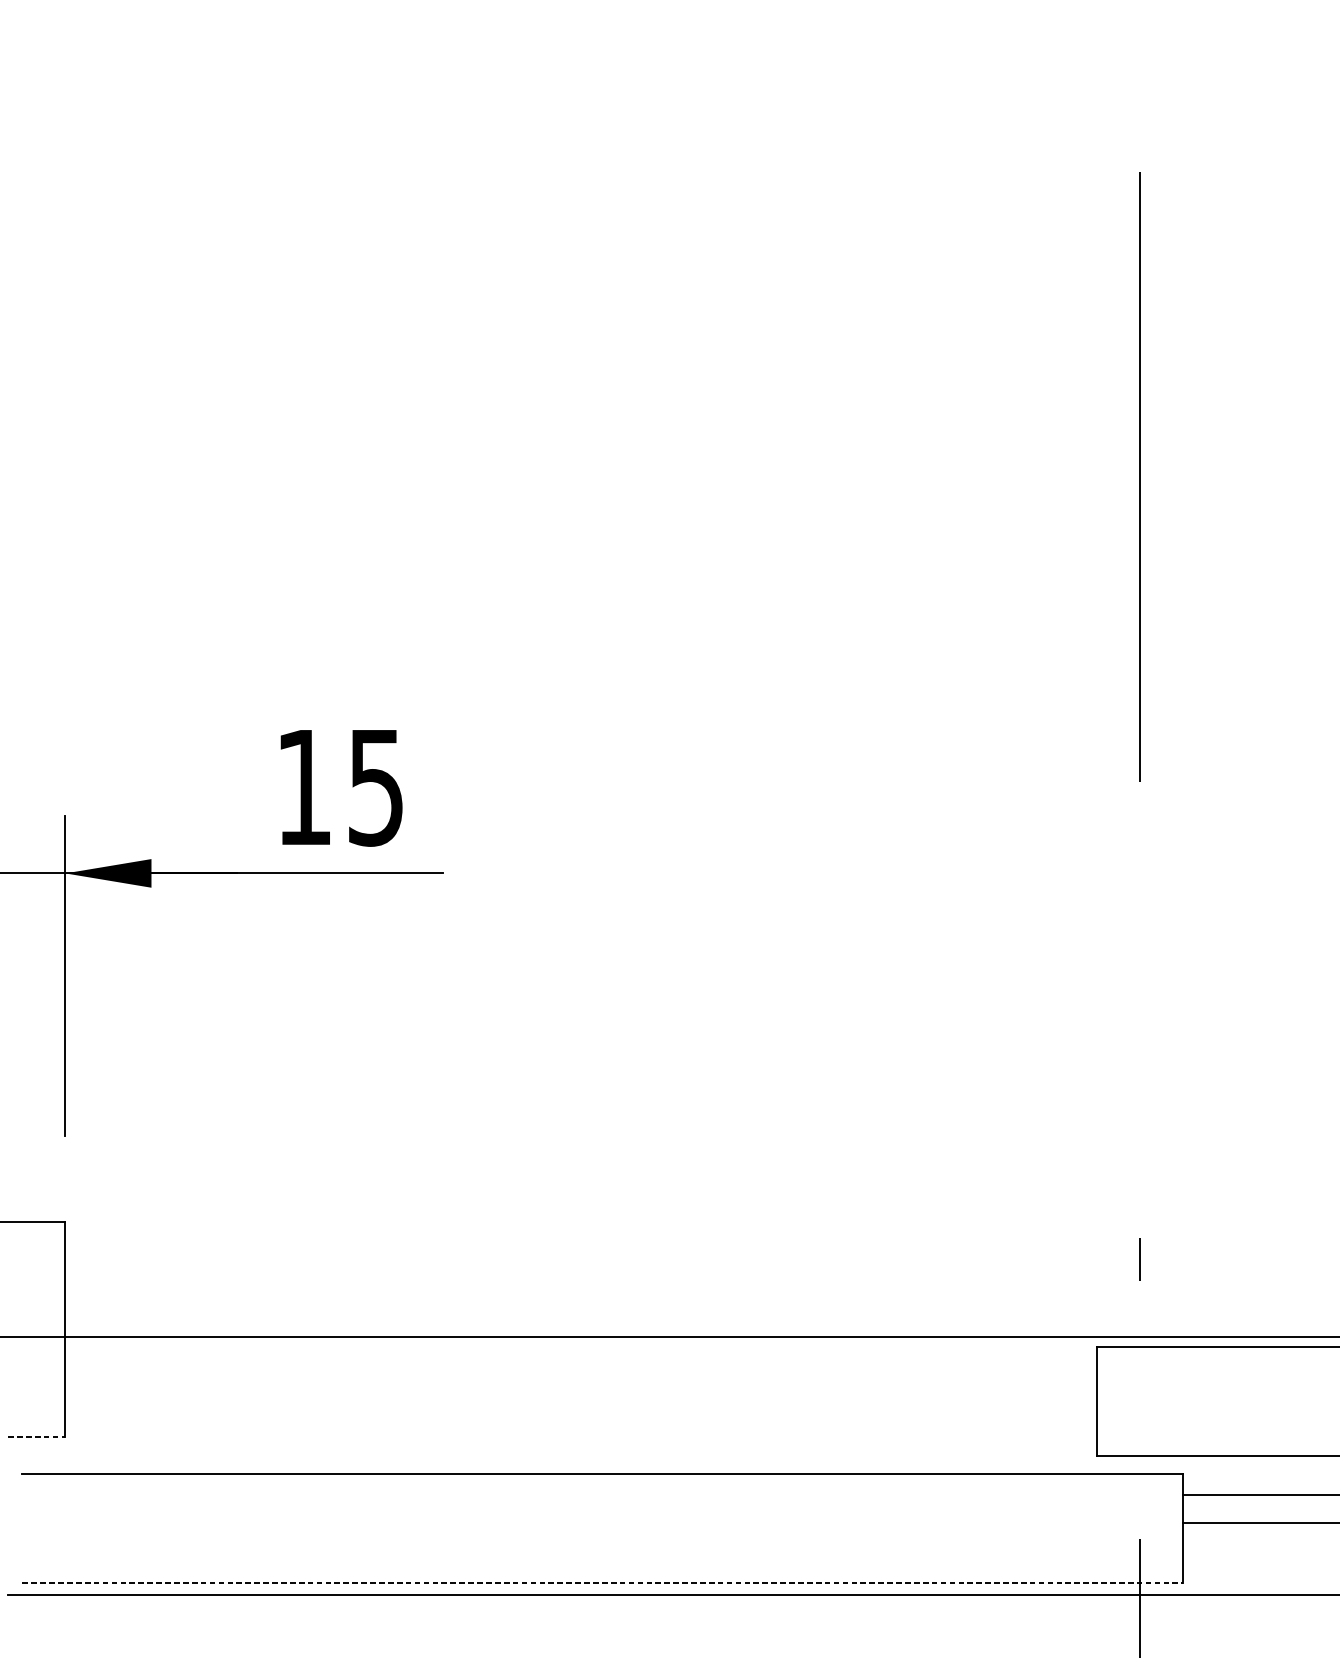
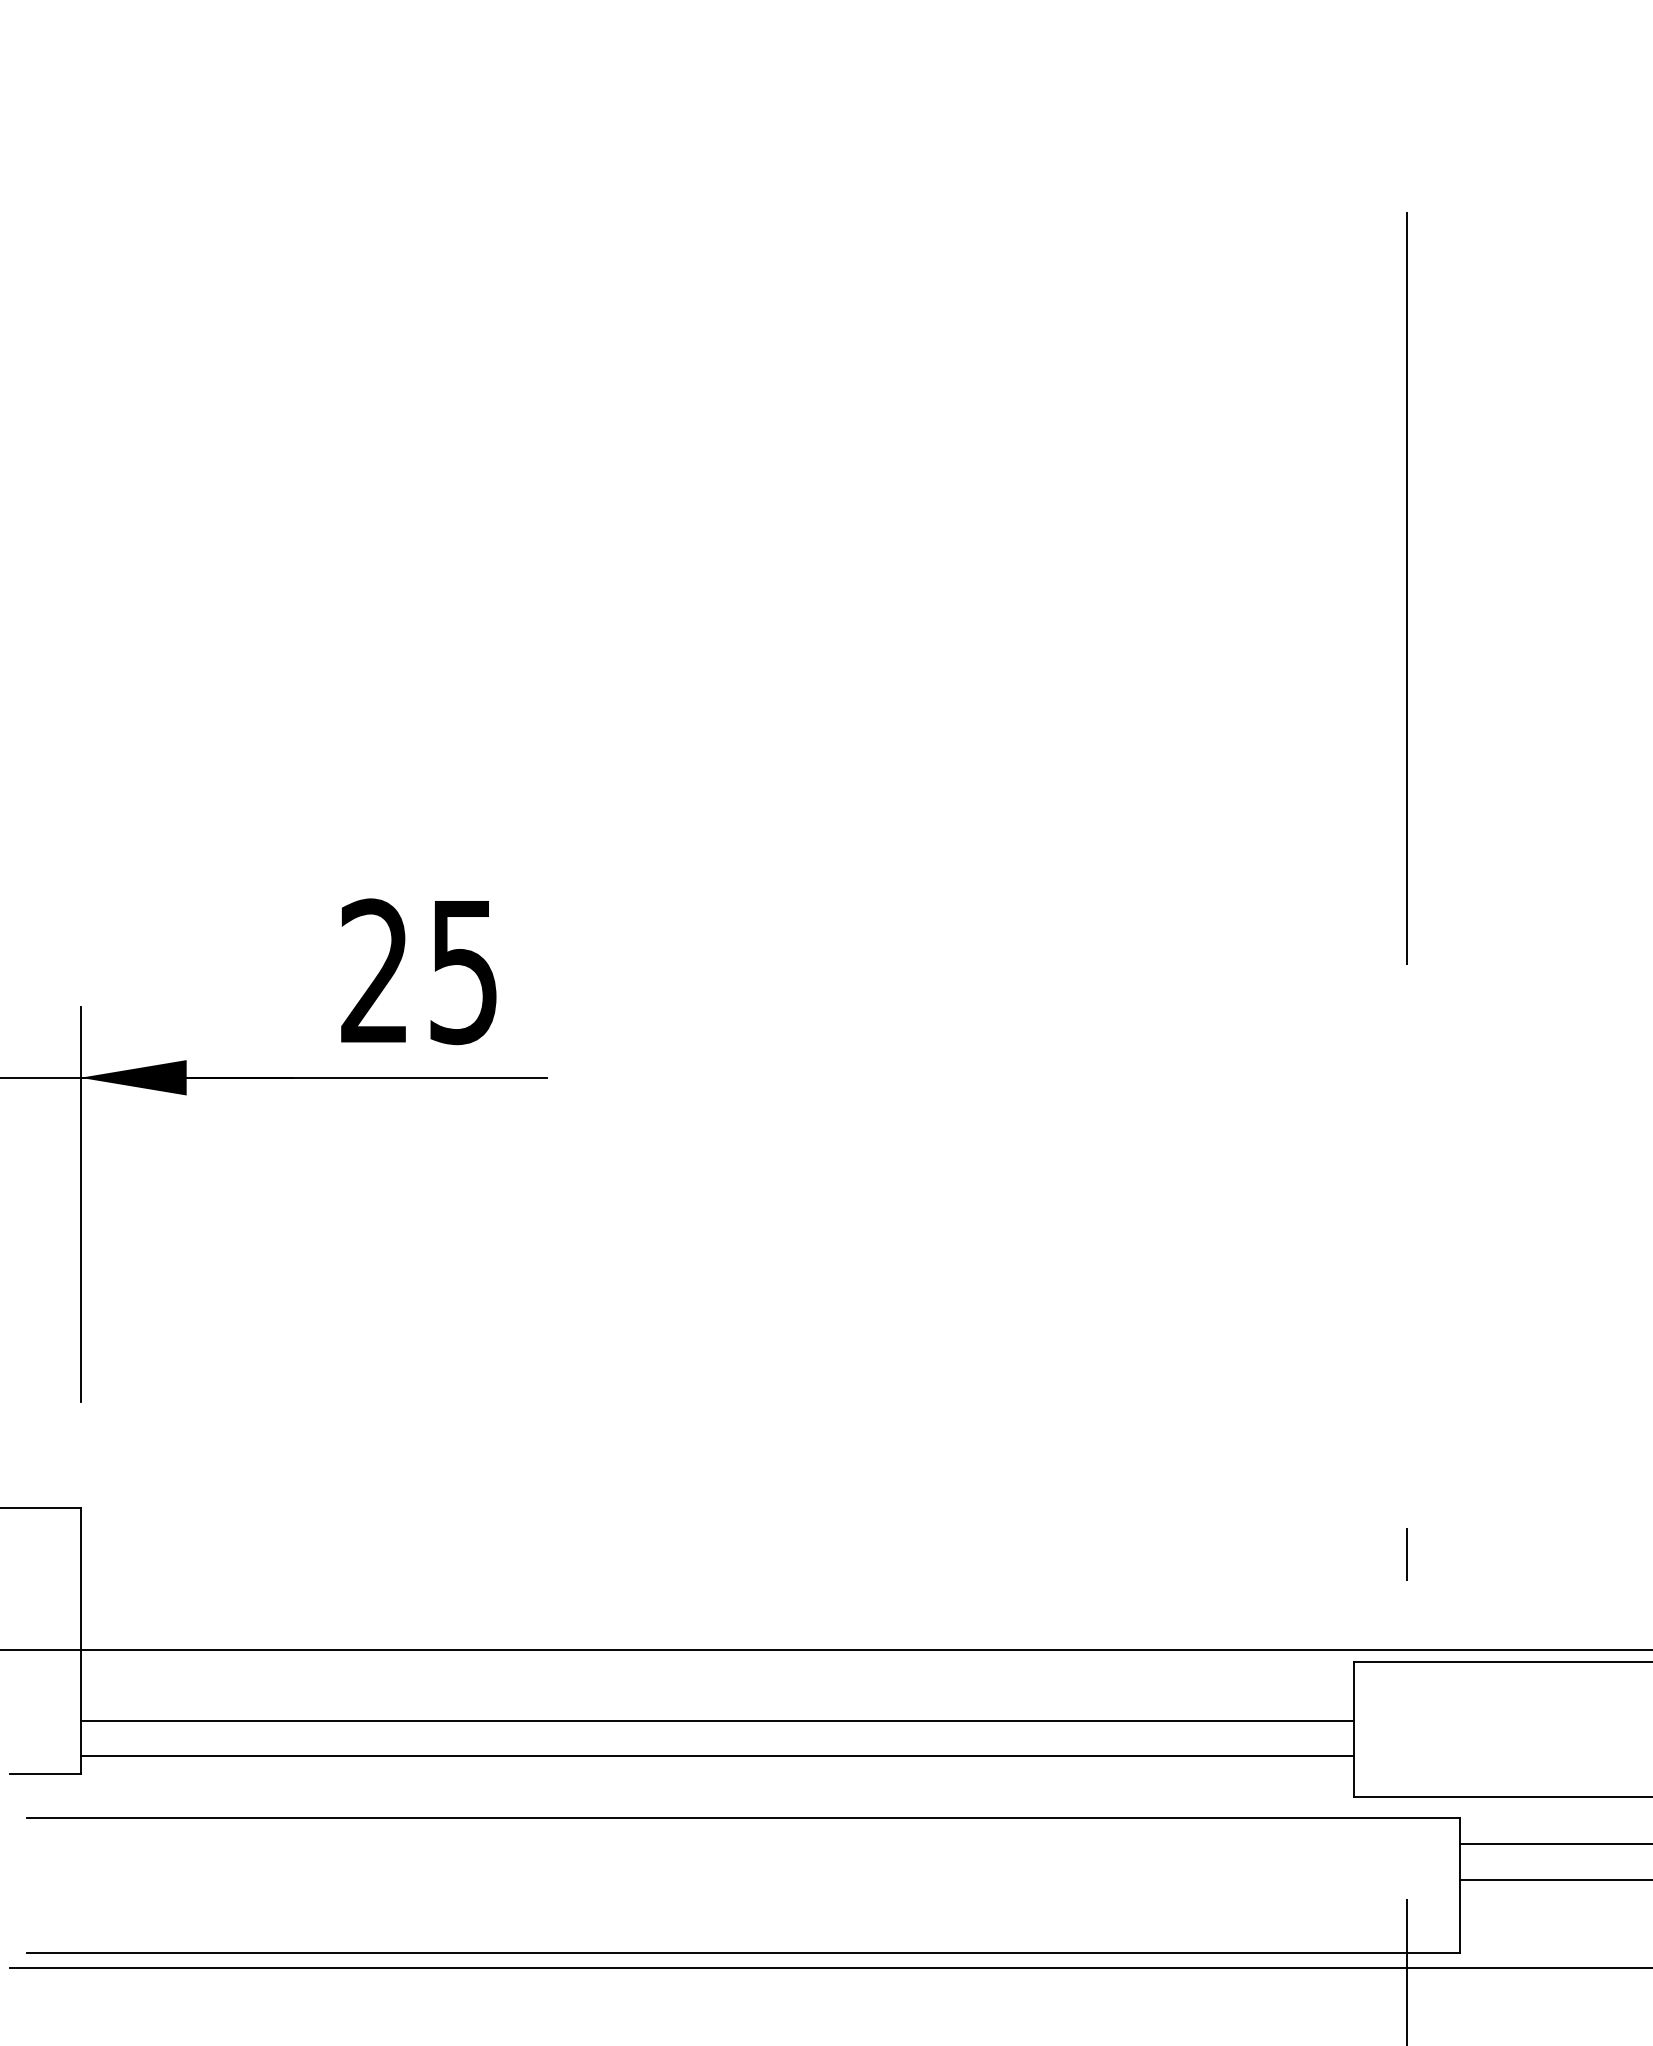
text: (302, 786) -> (373, 970), 15 -> 25
line: (580, 1394) -> (716, 1720), added
line: (580, 1422) -> (716, 1755), added
line: (37, 1437) -> (45, 1773), dashed -> solid
line: (603, 1582) -> (744, 1952), dashed -> solid

